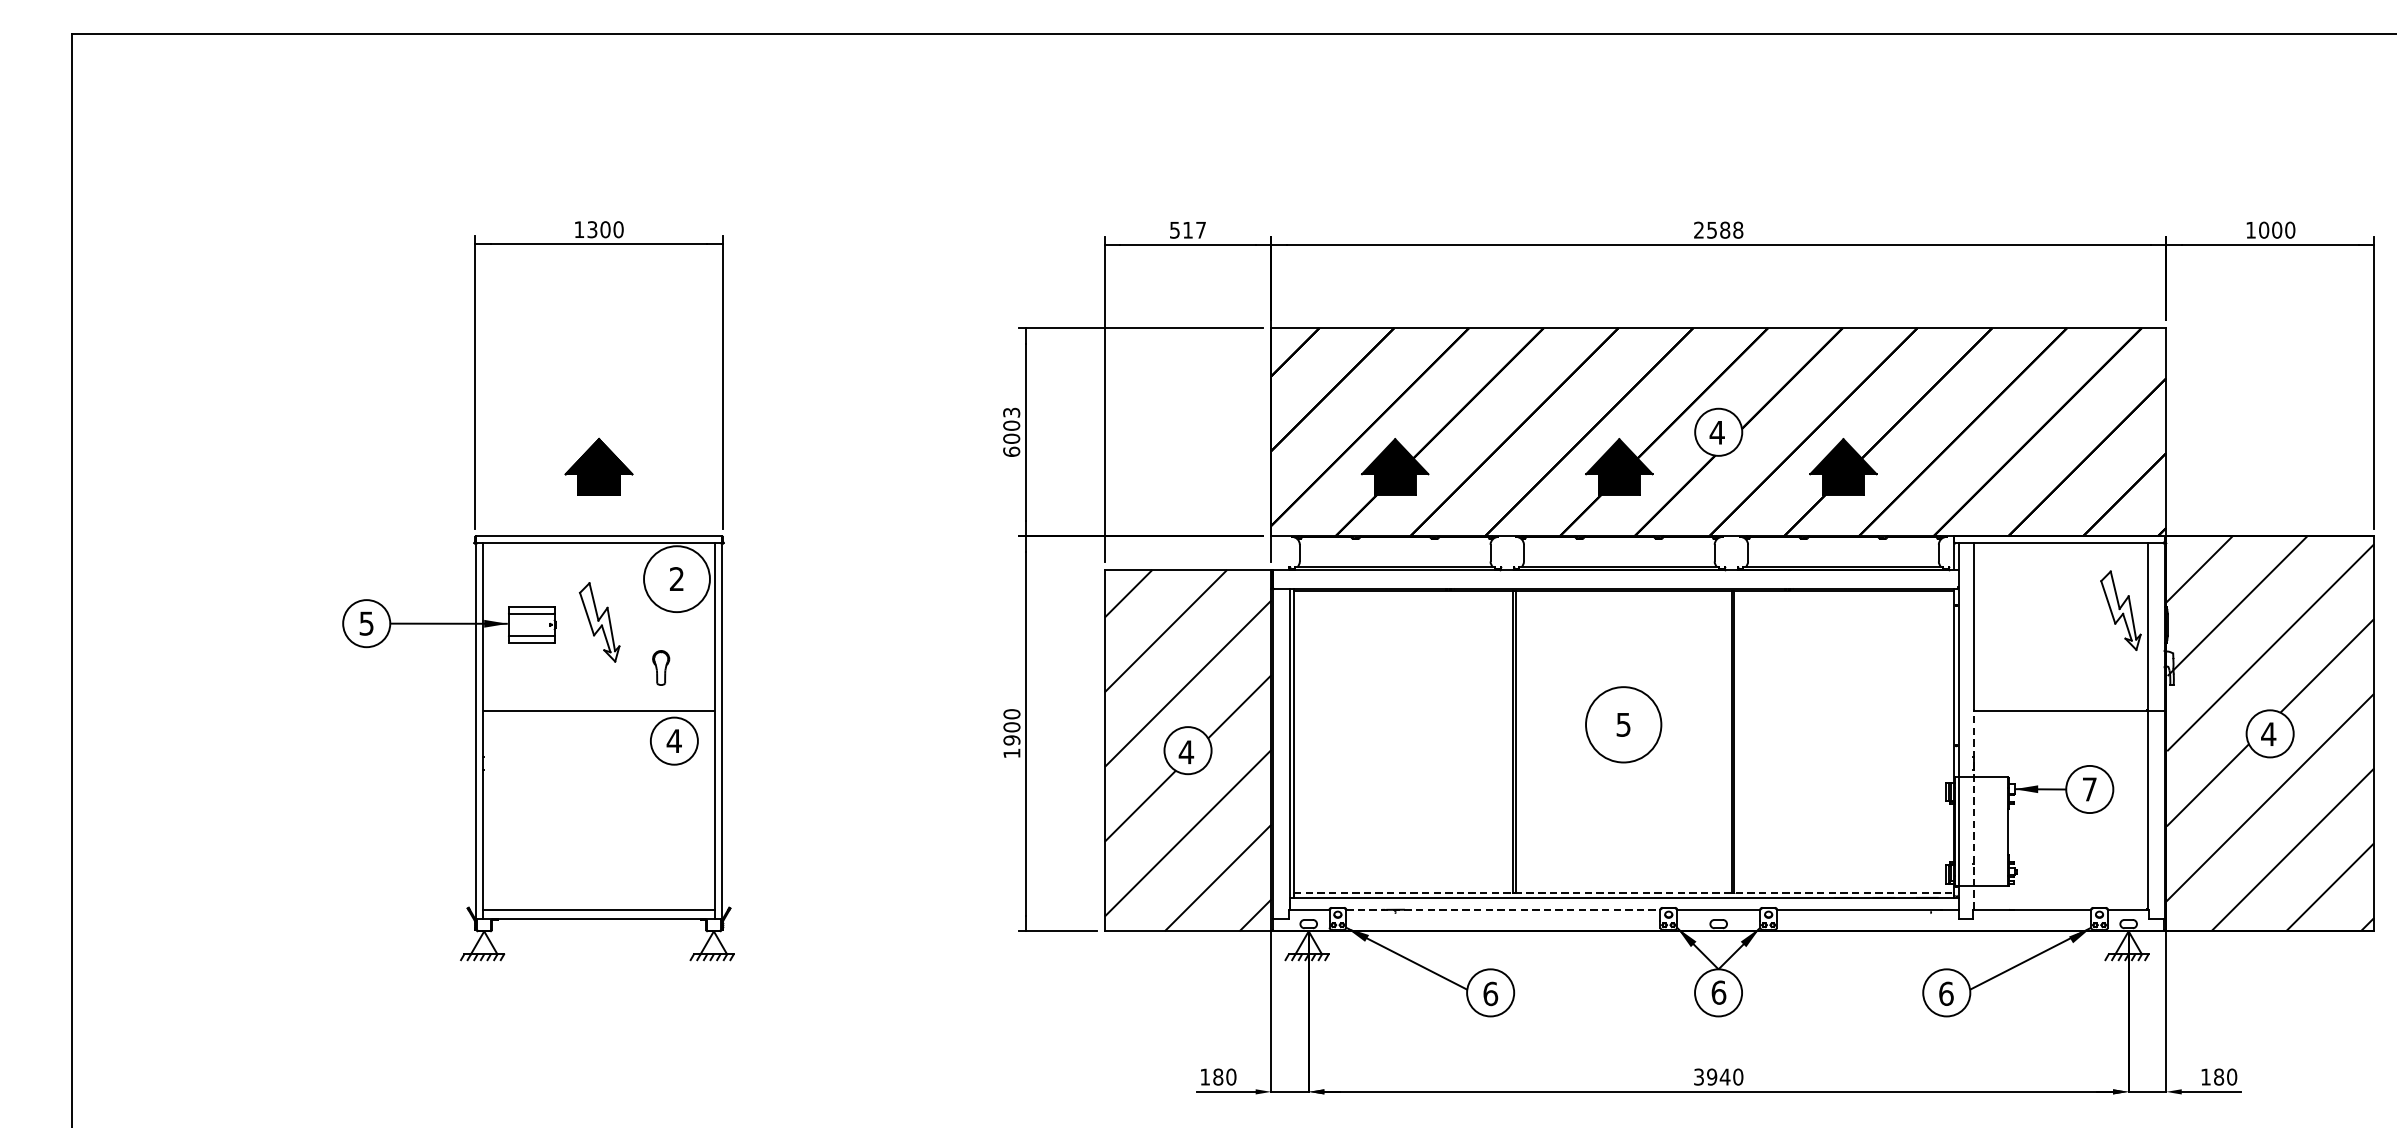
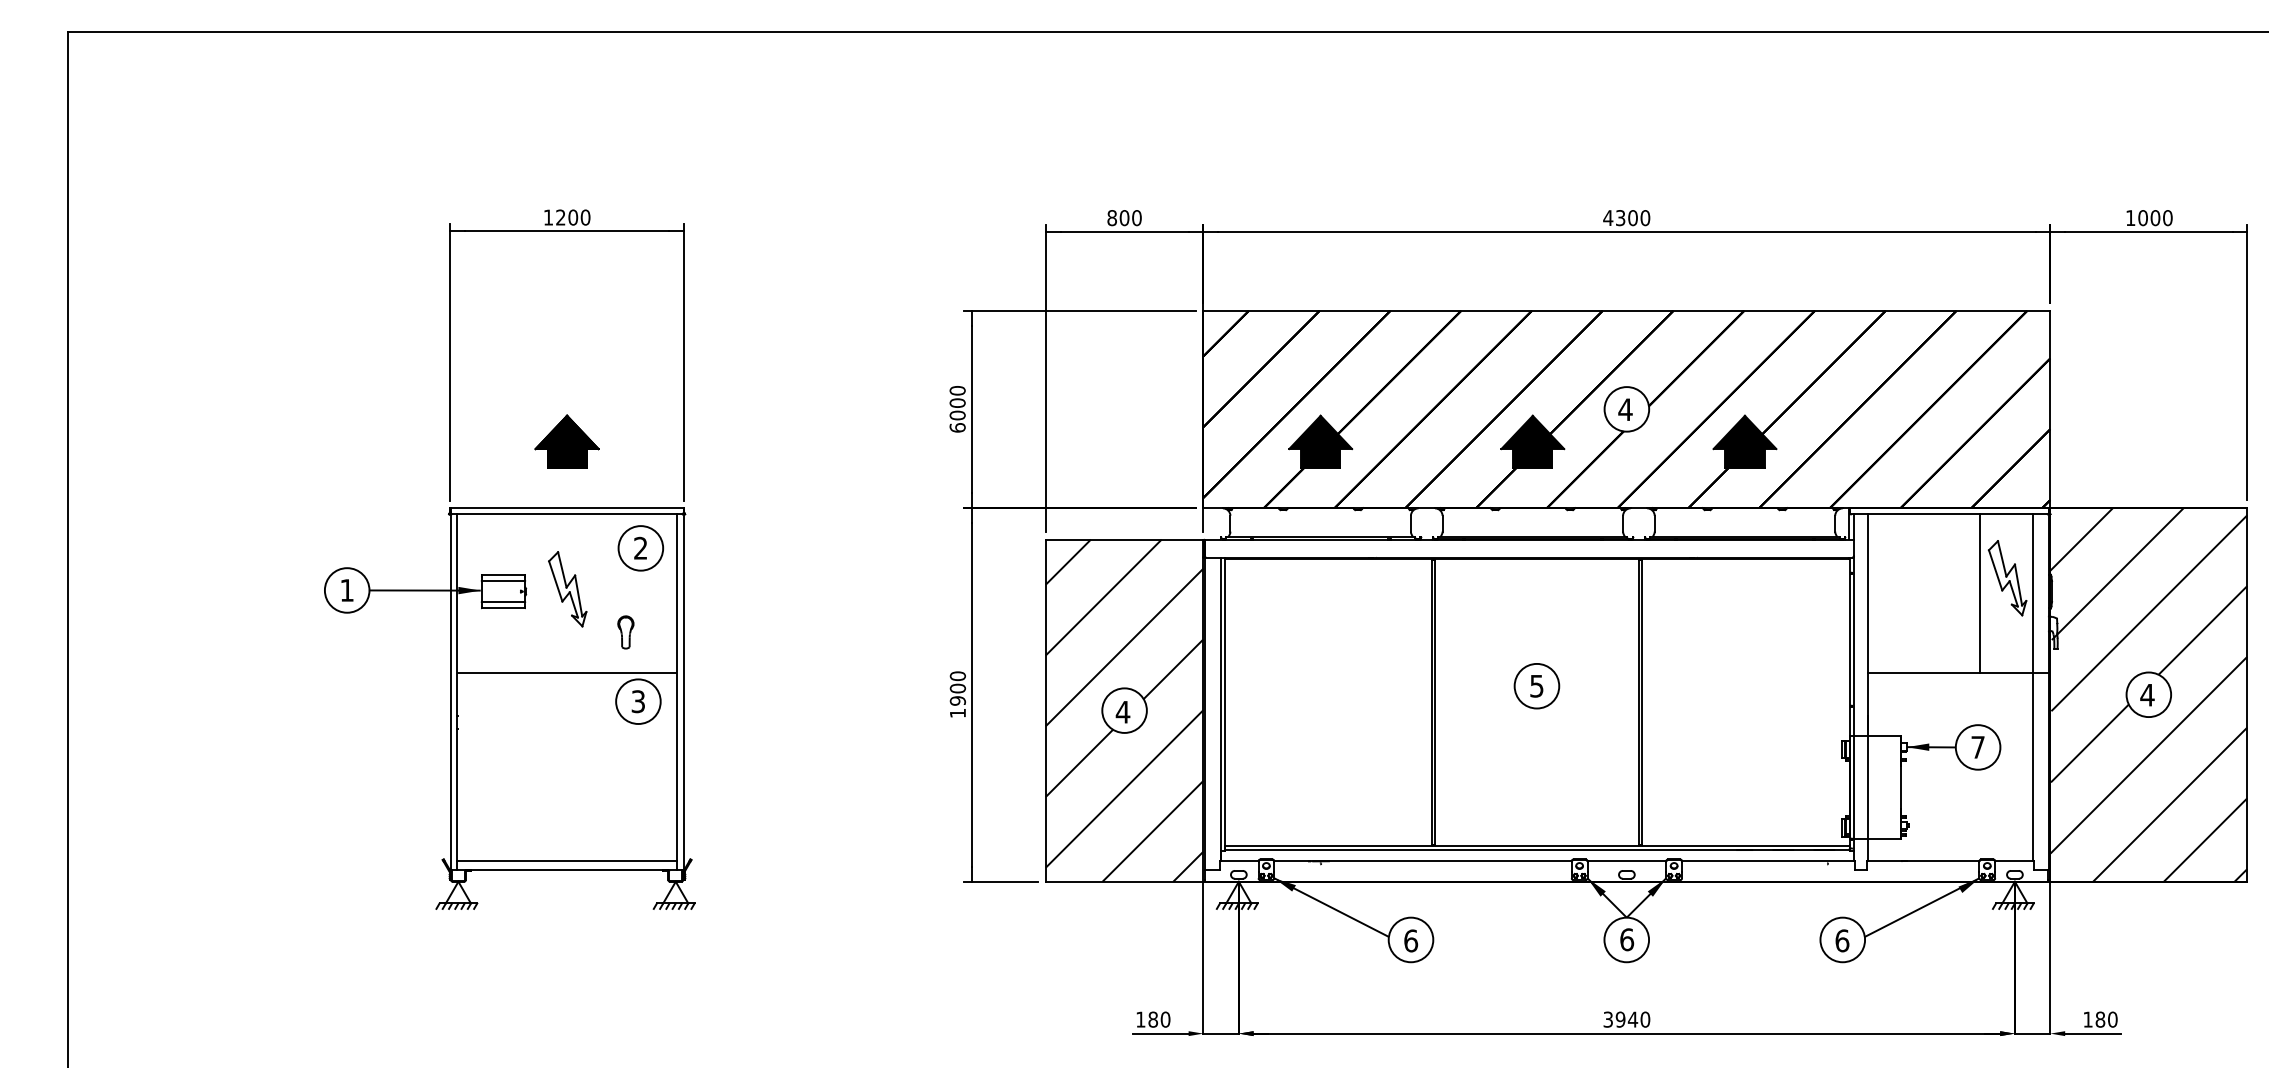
text: (592, 229) -> (560, 217), 1300 -> 1200
text: (1718, 229) -> (1626, 217), 2588 -> 4300
text: (1187, 230) -> (1124, 218), 517 -> 800
text: (1011, 412) -> (957, 390), 6003 -> 6000
circle: (676, 579) -> (640, 548), size x0.71
text: (365, 623) -> (346, 590), 5 -> 1
line: (2091, 626) -> (1979, 593), added
circle: (1623, 724) -> (1536, 685), size x0.62
text: (674, 740) -> (638, 701), 4 -> 3
line: (1973, 810) -> (1868, 767), dashed -> solid
line: (1624, 893) -> (1537, 845), dashed -> solid
line: (1503, 910) -> (1423, 861), dashed -> solid

